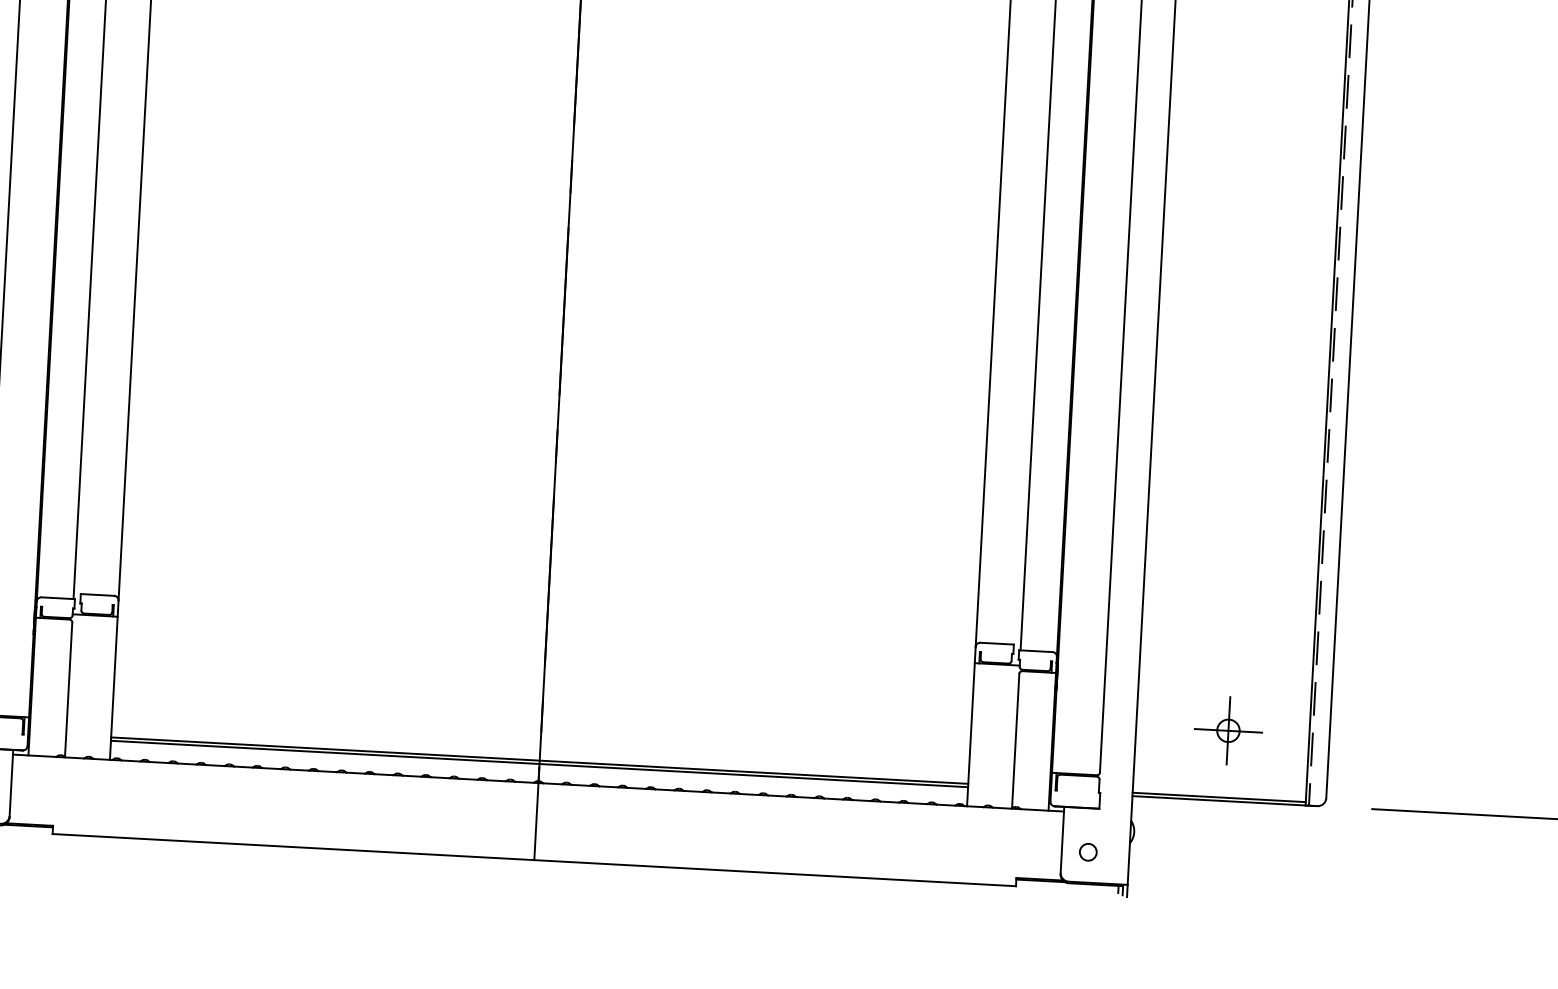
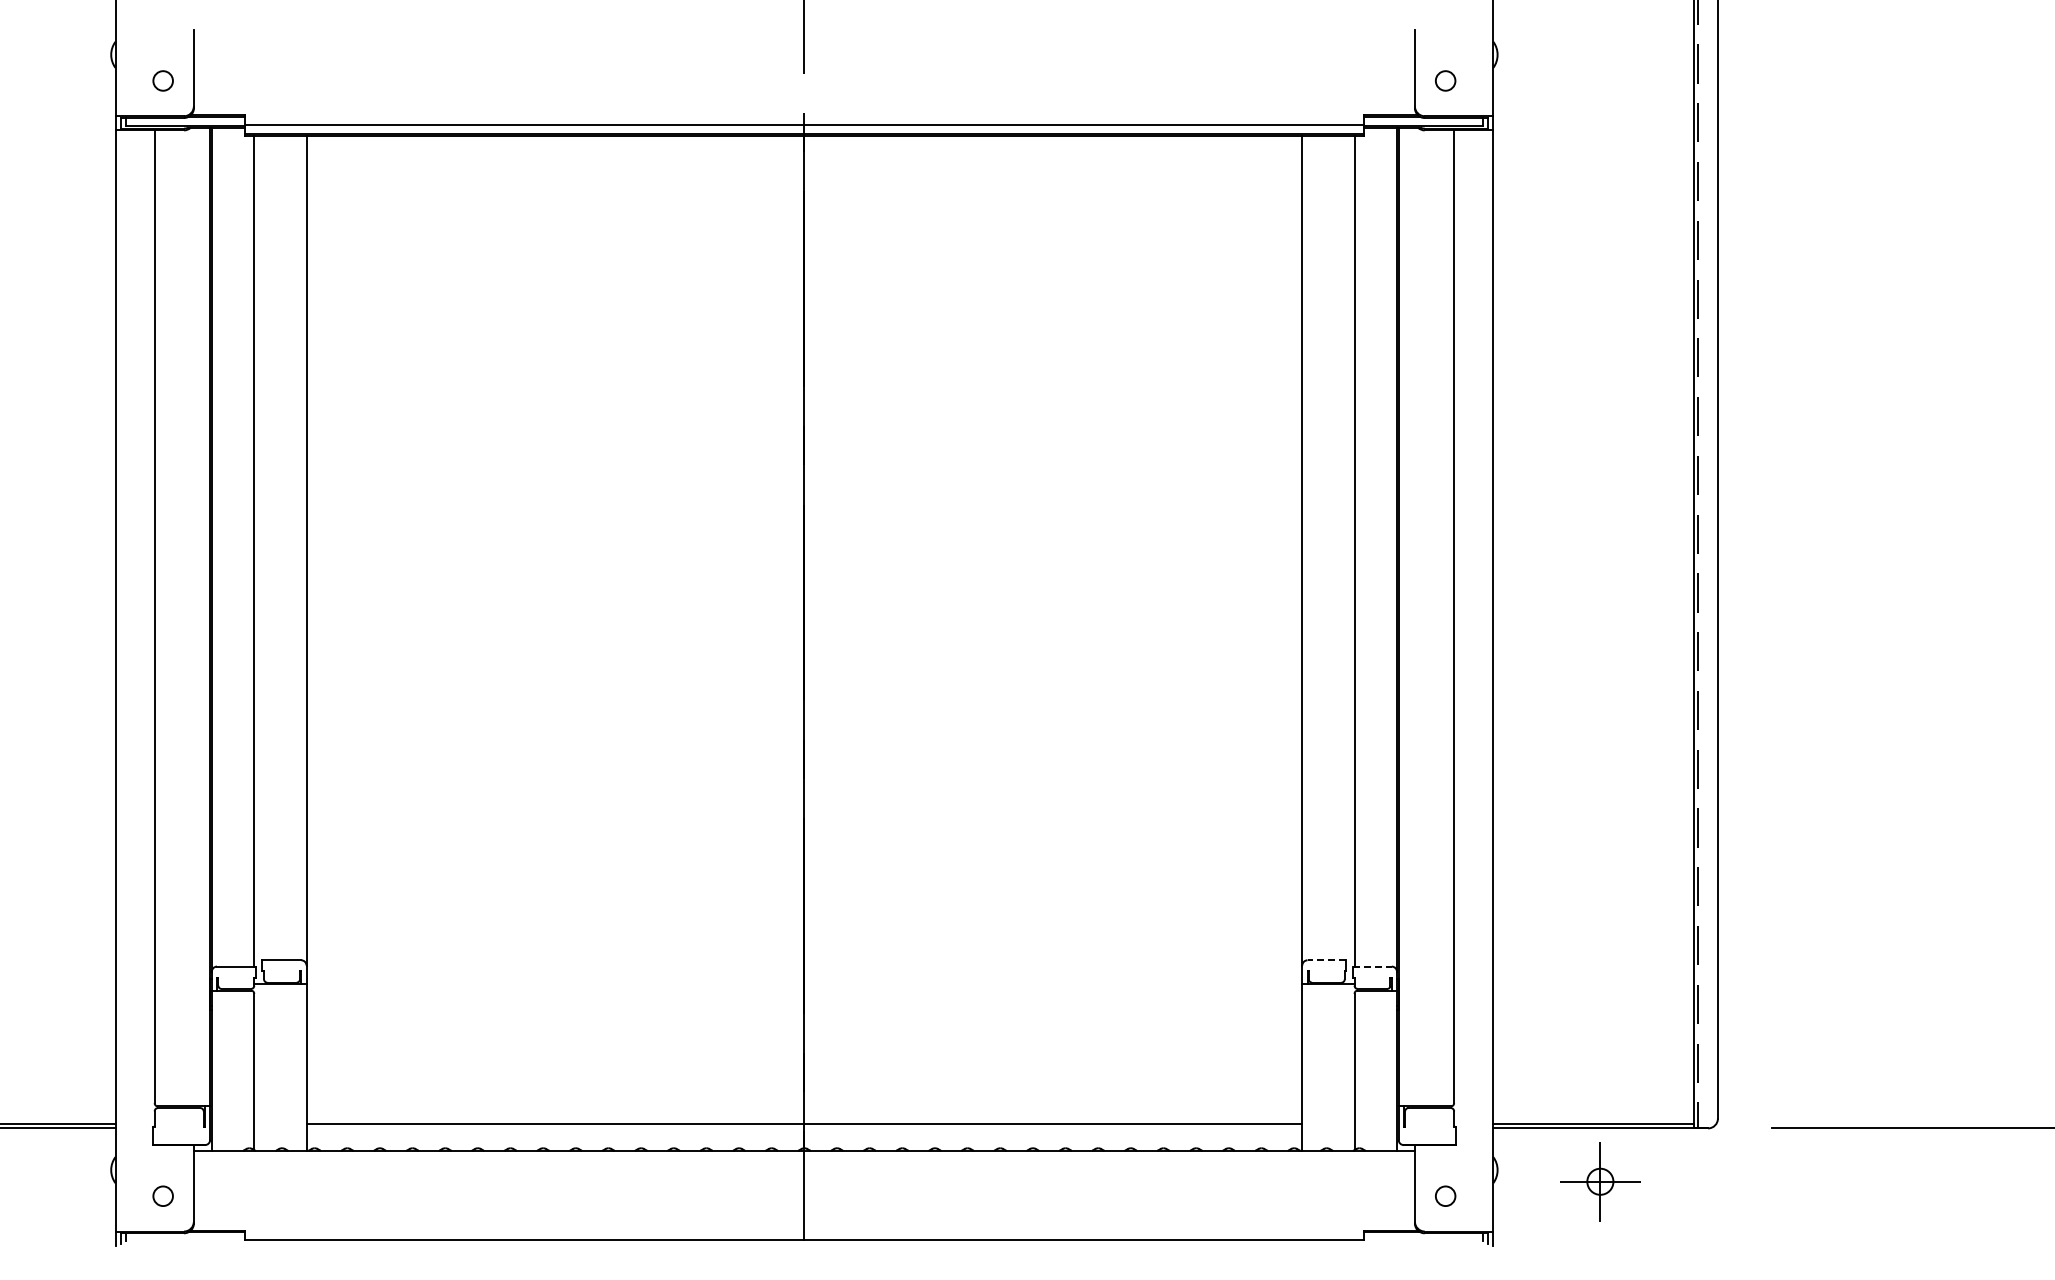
line: (996, 643) -> (1326, 960), solid -> dashed
line: (1036, 651) -> (1372, 966), solid -> dashed
part: (1228, 730) -> (1600, 1181), moved
line: (539, 764) -> (804, 1128), removed

